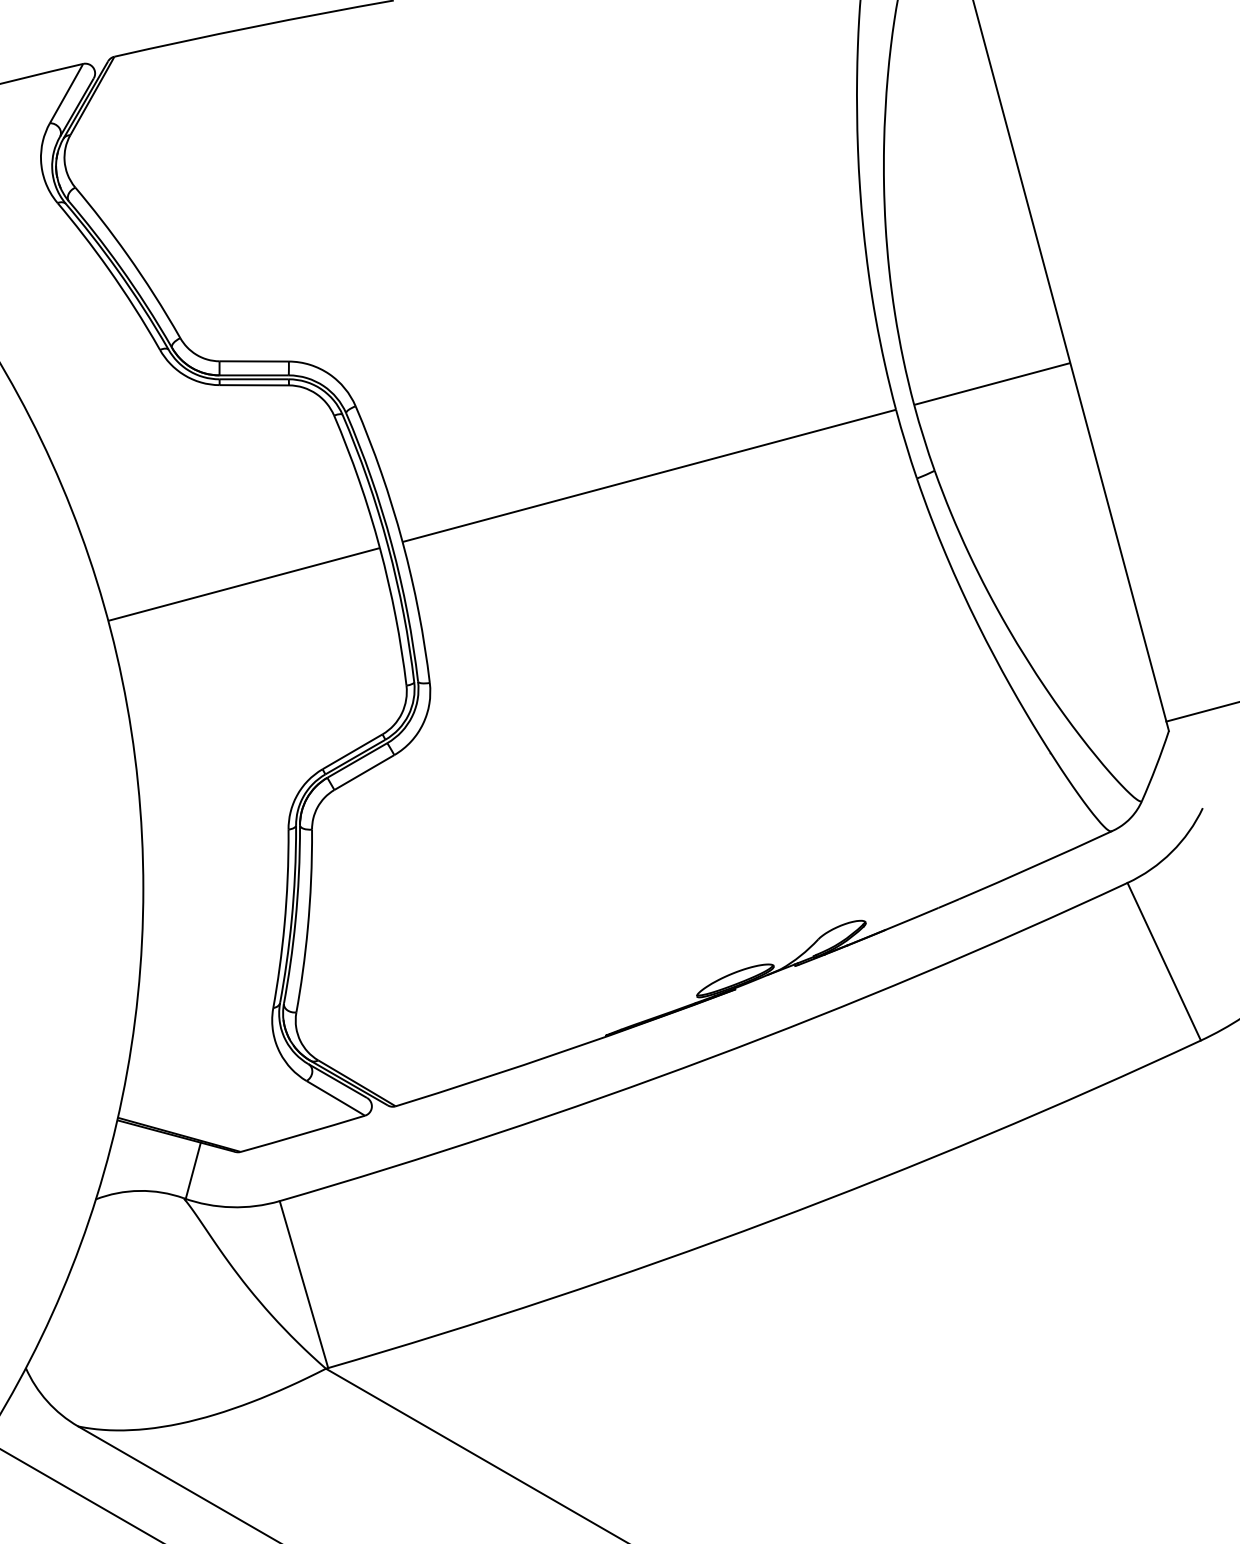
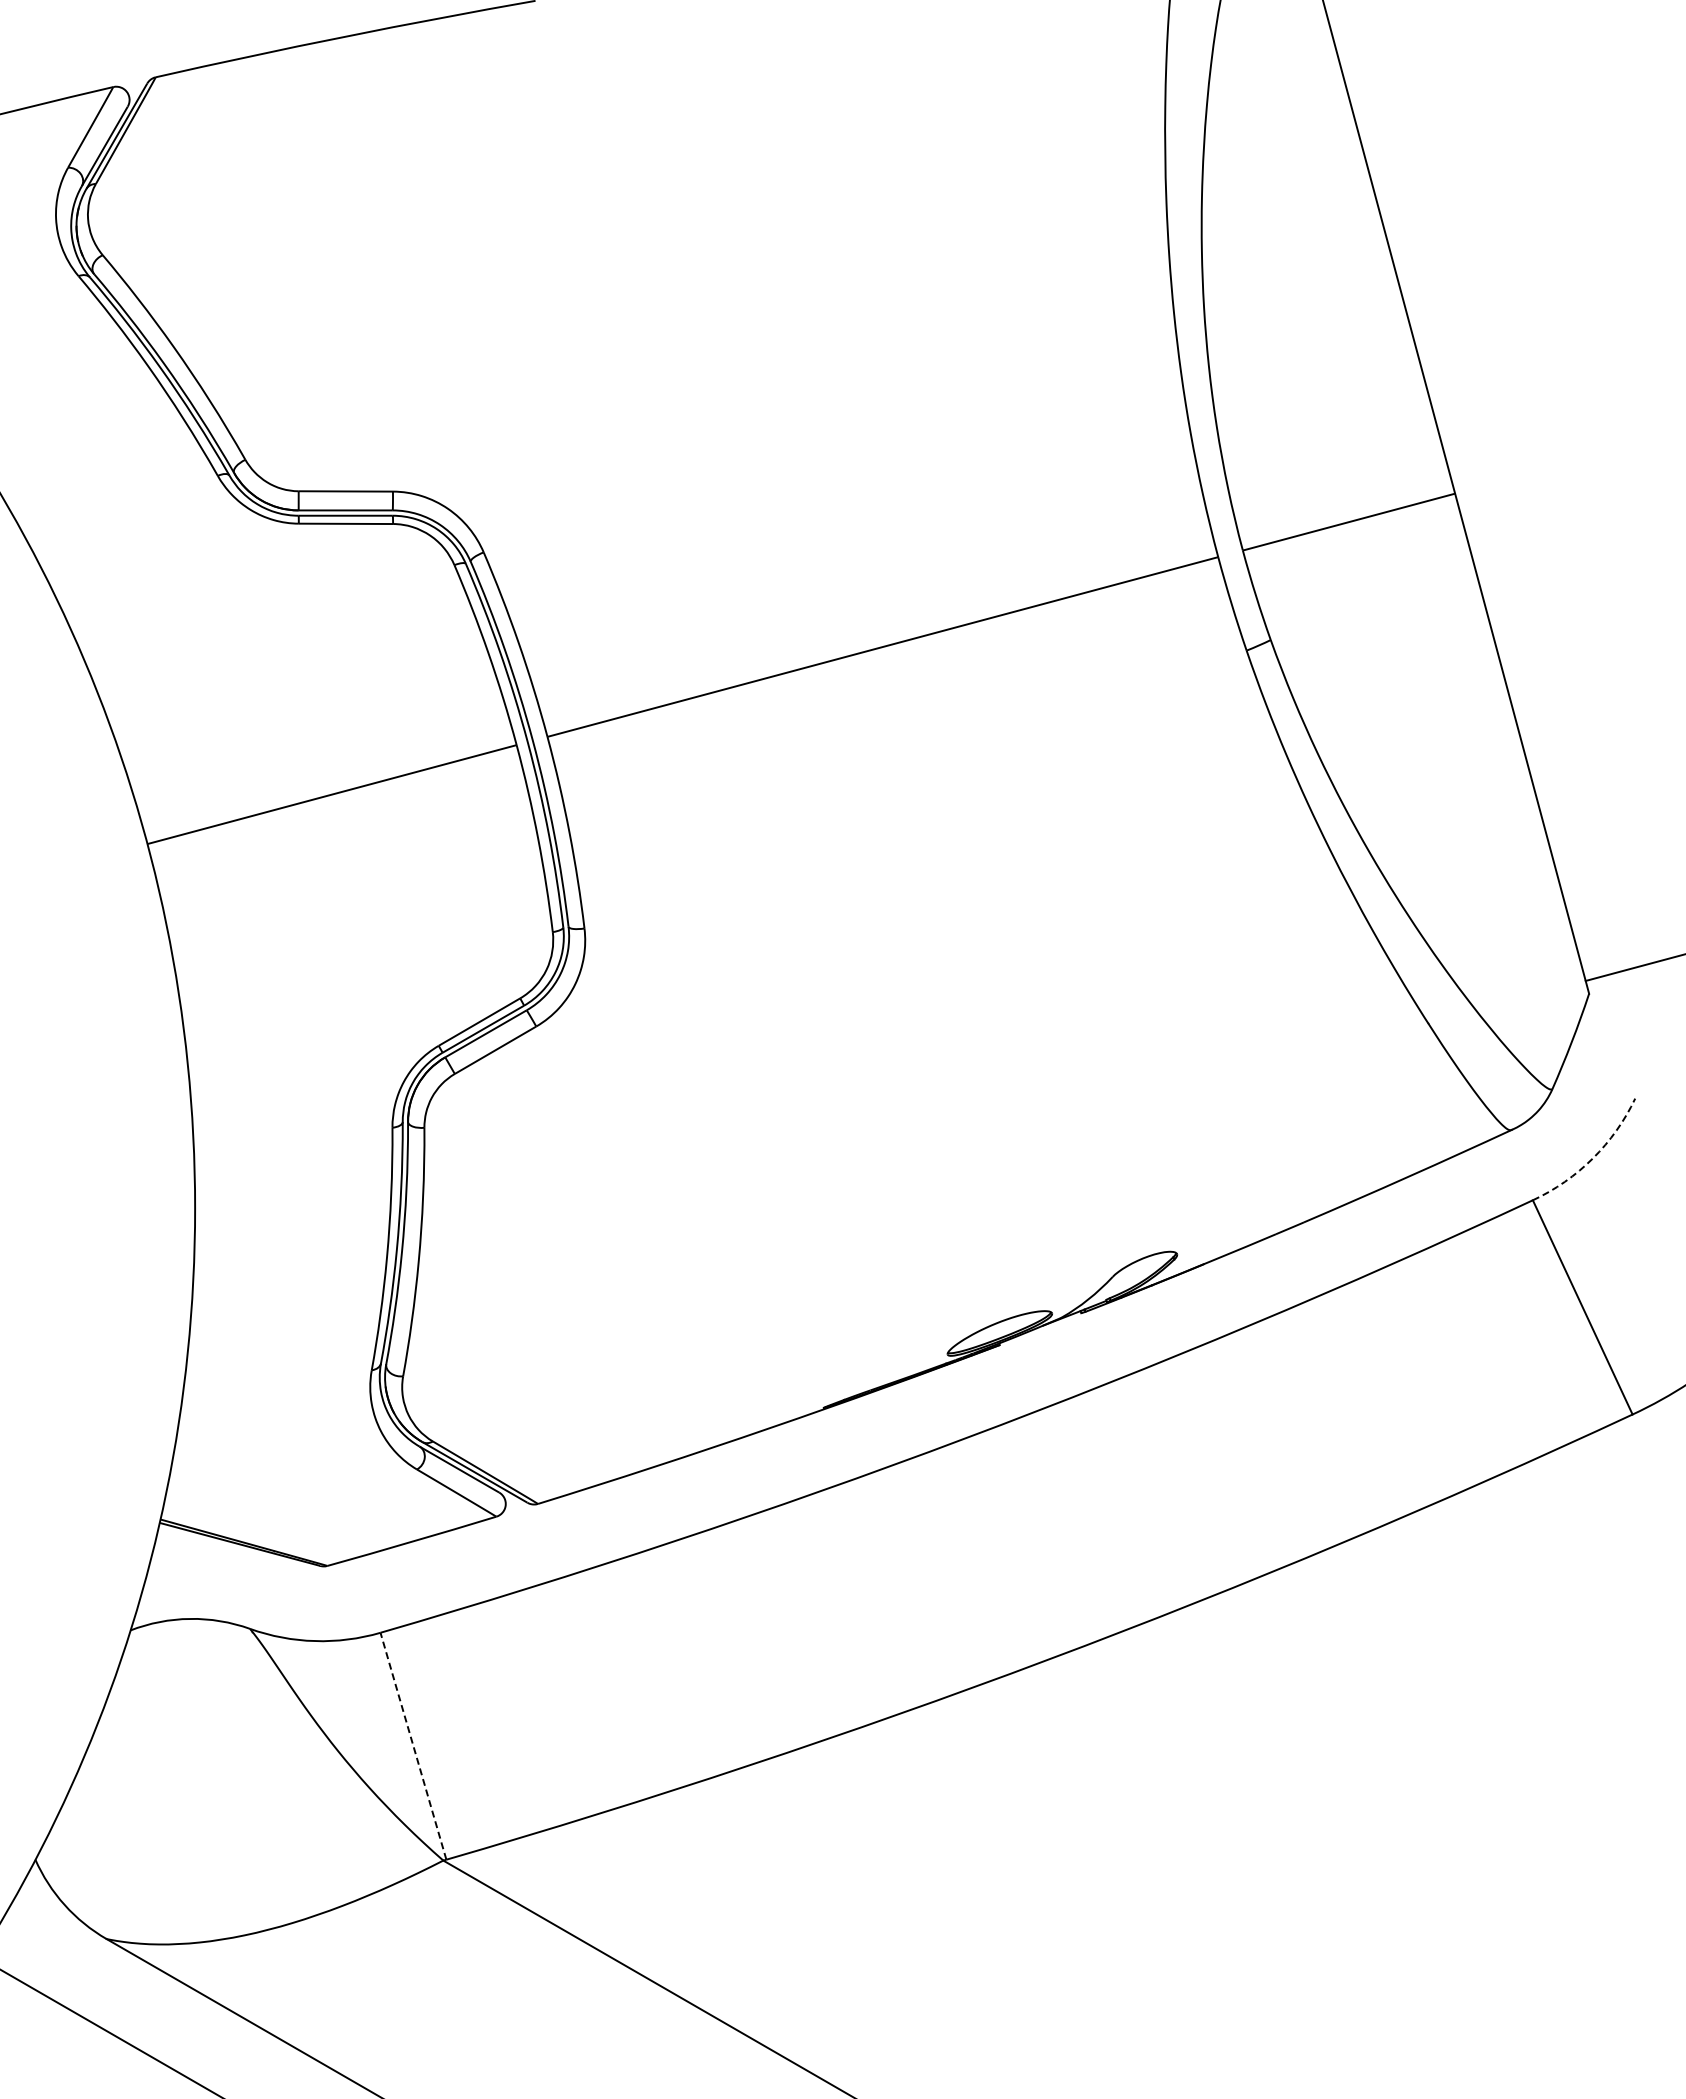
arc: (1171, 852) -> (1592, 1158), solid -> dashed
line: (192, 1170) -> (262, 1591), removed
line: (304, 1284) -> (413, 1745), solid -> dashed

